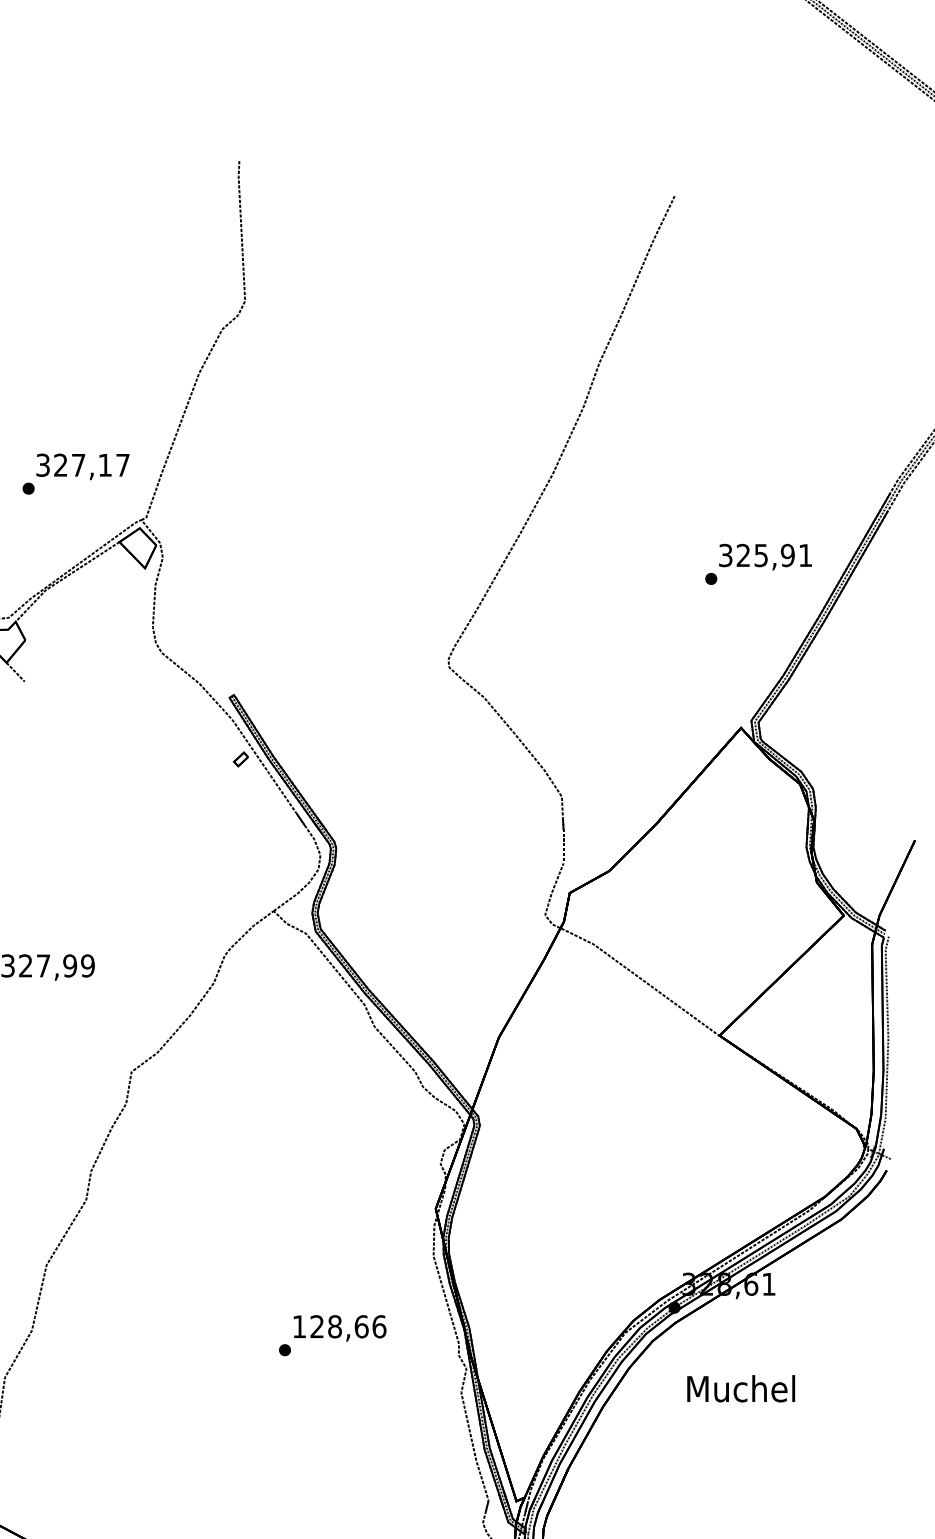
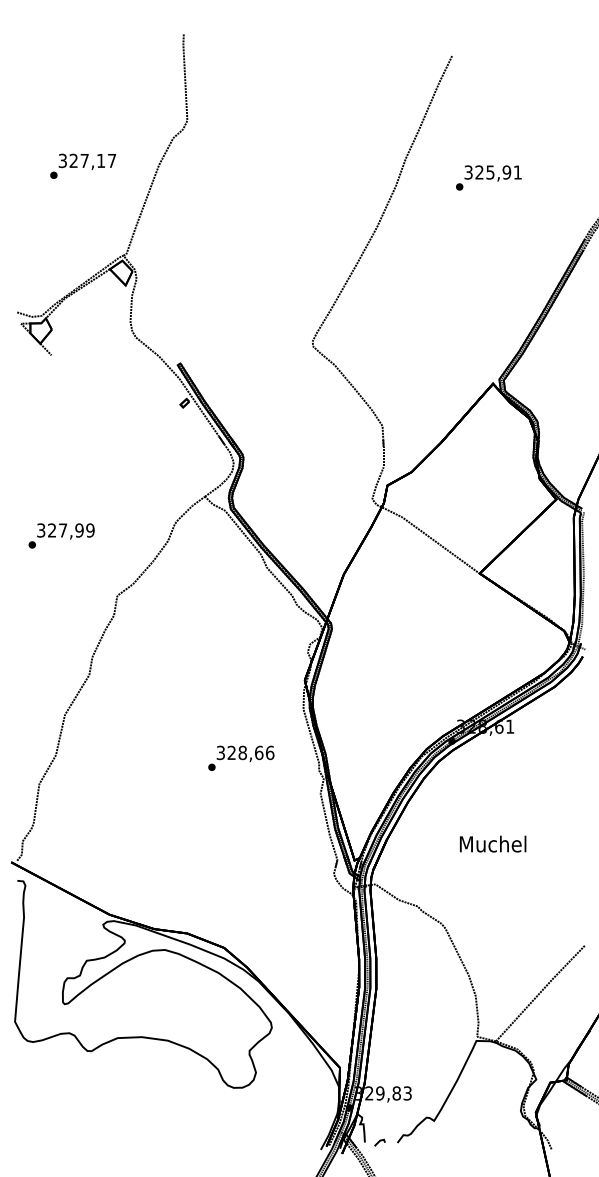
text: (76, 472) -> (83, 165), moved
text: (758, 563) -> (488, 177), moved
text: (298, 1326) -> (220, 752), 128,66 -> 328,66
text: (741, 1387) -> (493, 843), moved

